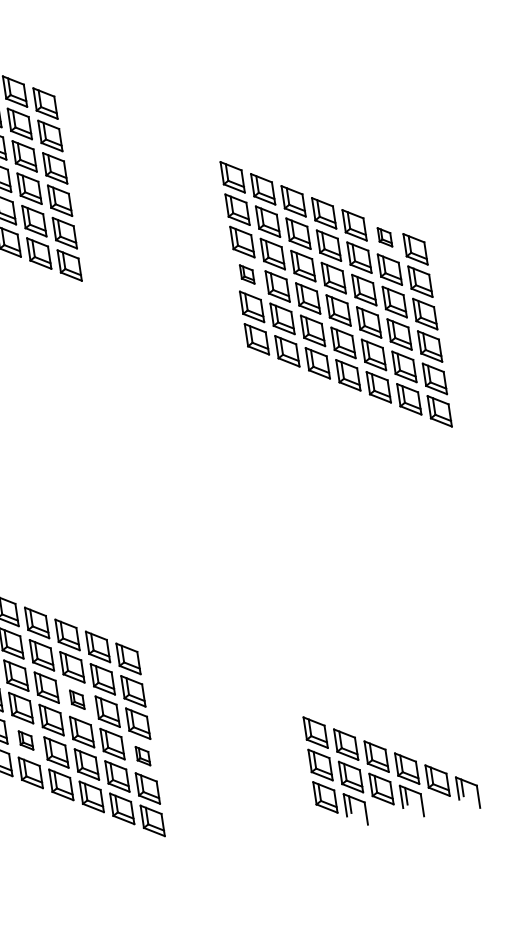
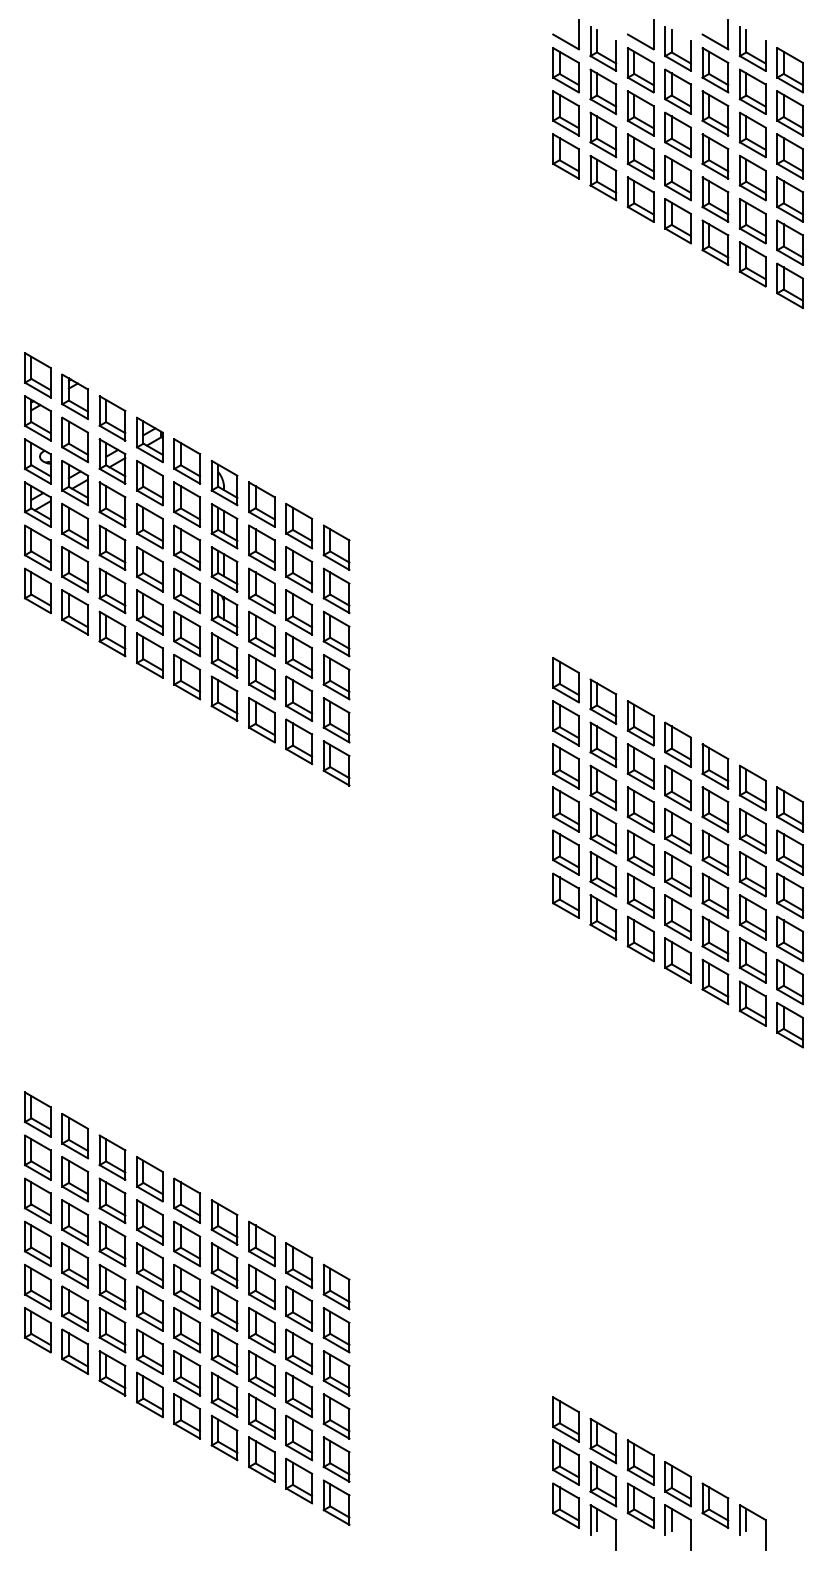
part: (384, 236) -> (752, 787), size x1.67
part: (246, 274) -> (565, 809), size x1.67
part: (76, 699) -> (261, 1330), size x1.67
part: (26, 740) -> (187, 1373), size x1.67
part: (142, 756) -> (336, 1416), size x1.67

